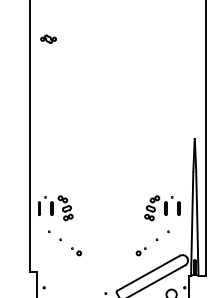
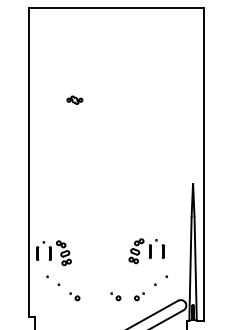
part: (48, 38) -> (74, 99), moved
part: (162, 208) -> (146, 251), moved
part: (117, 251) -> (115, 296), added

